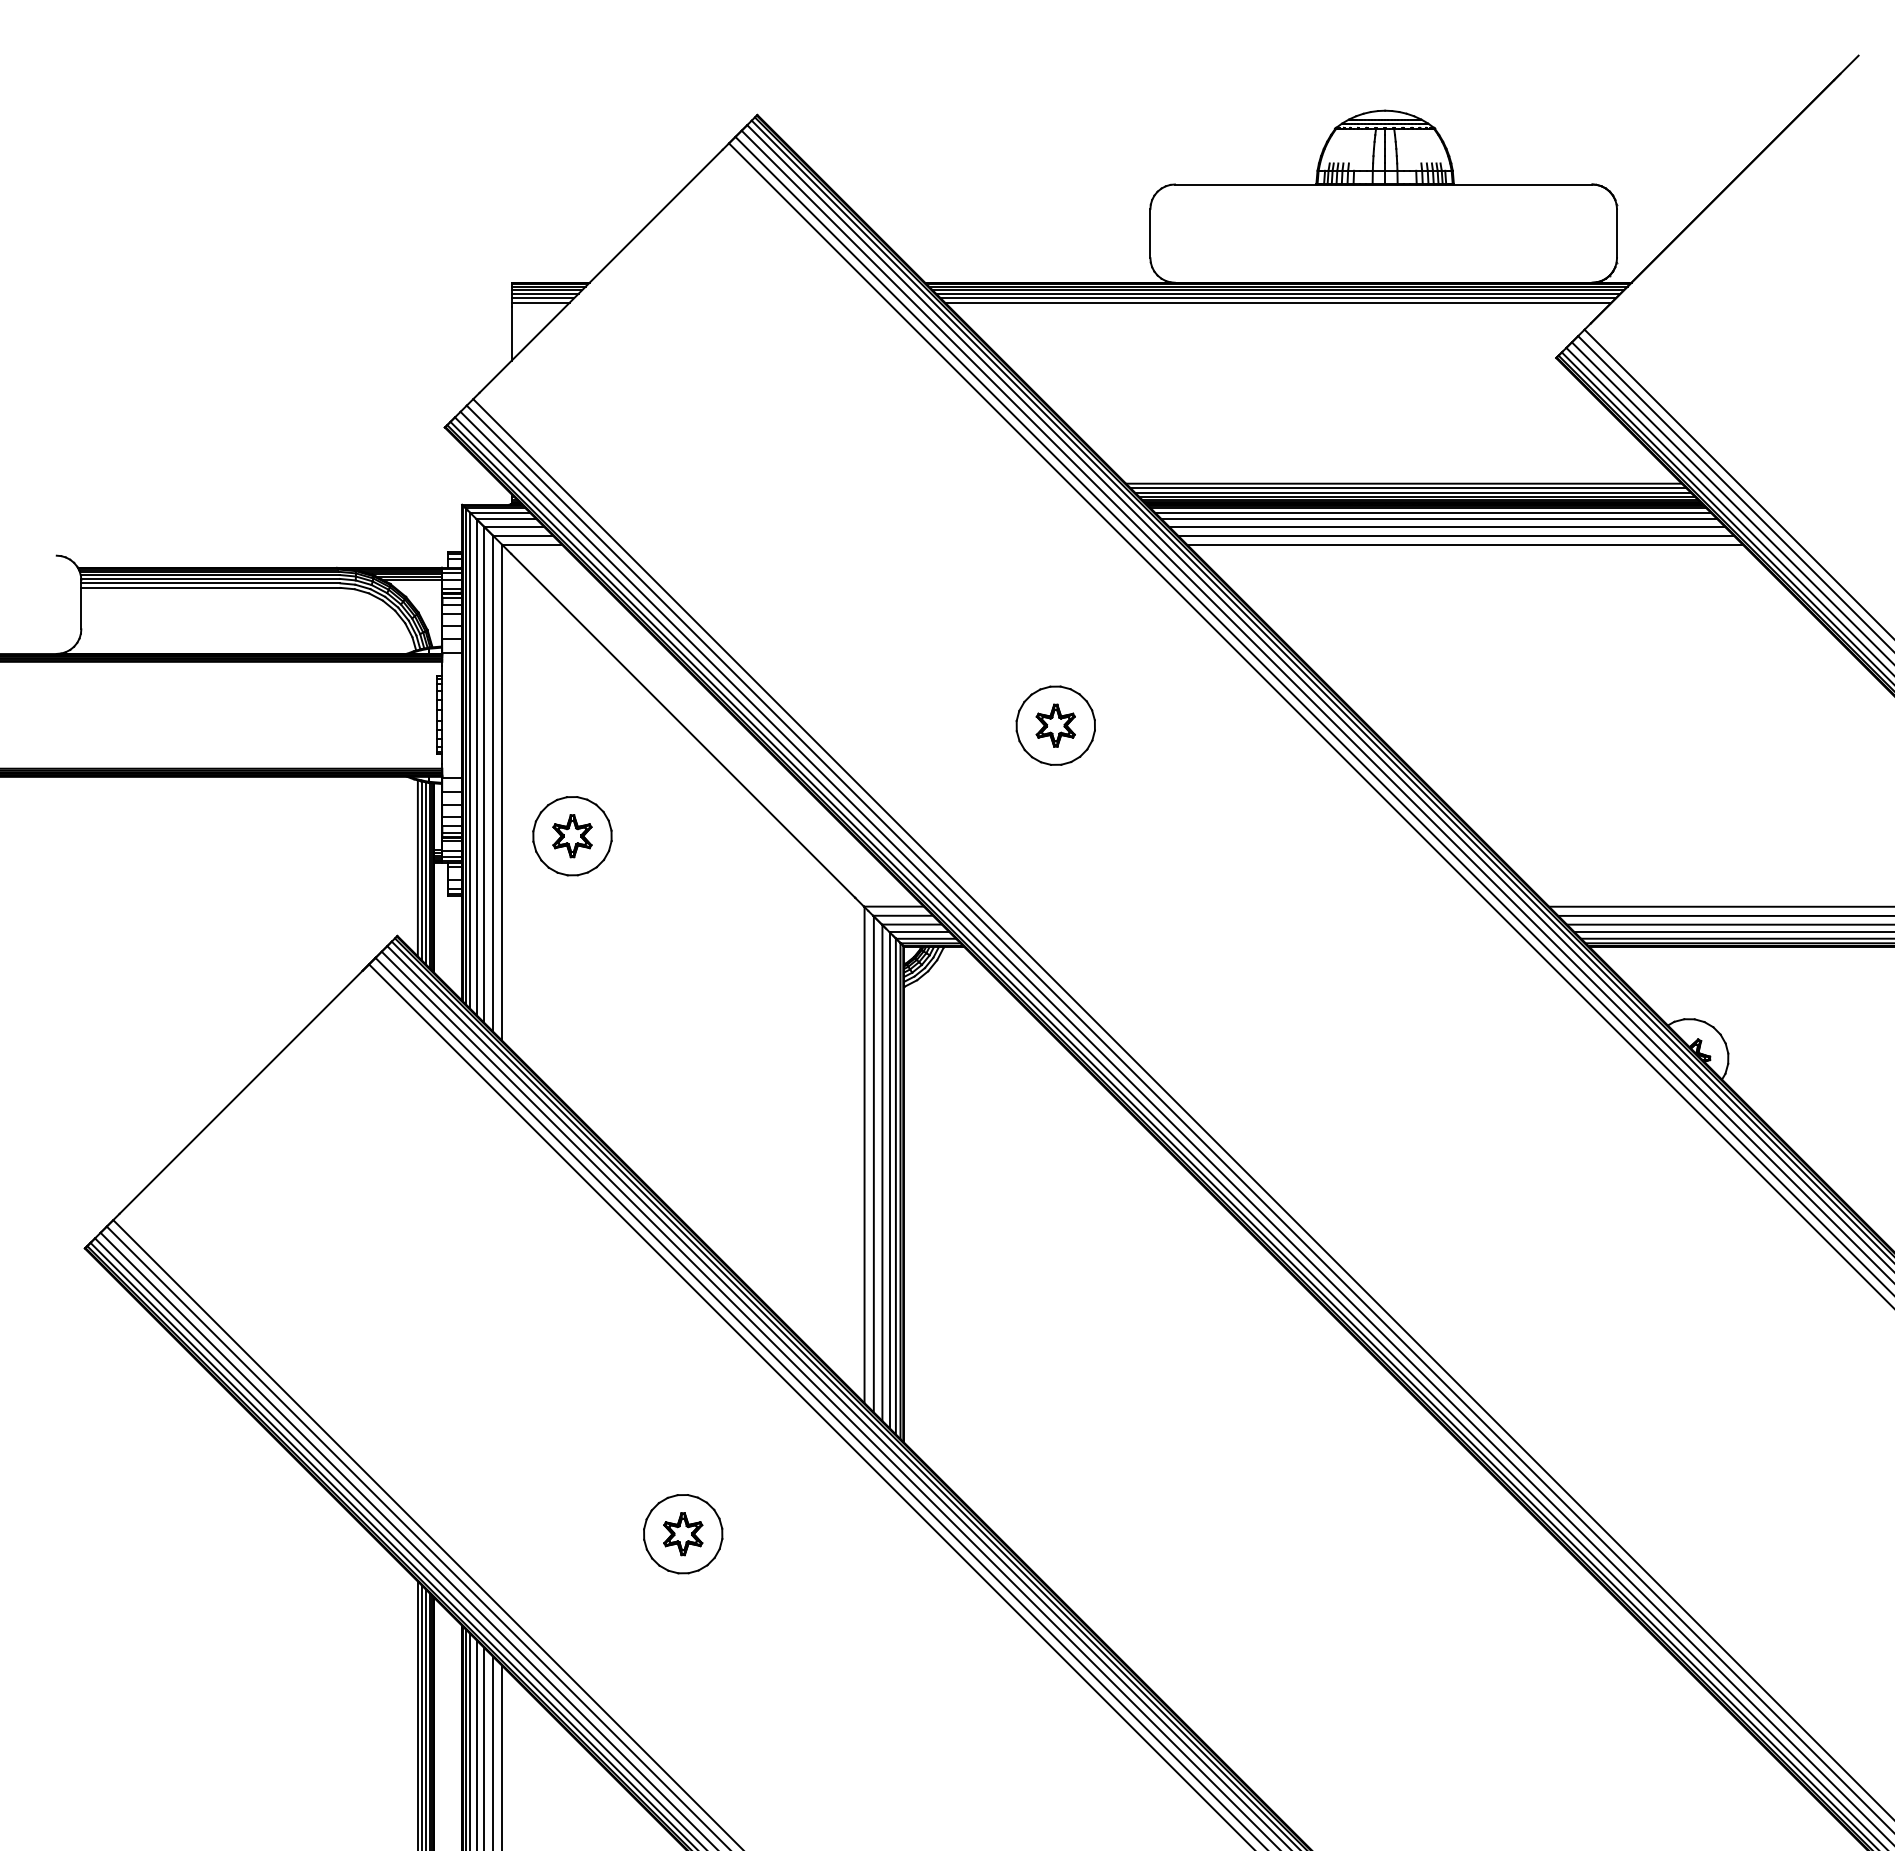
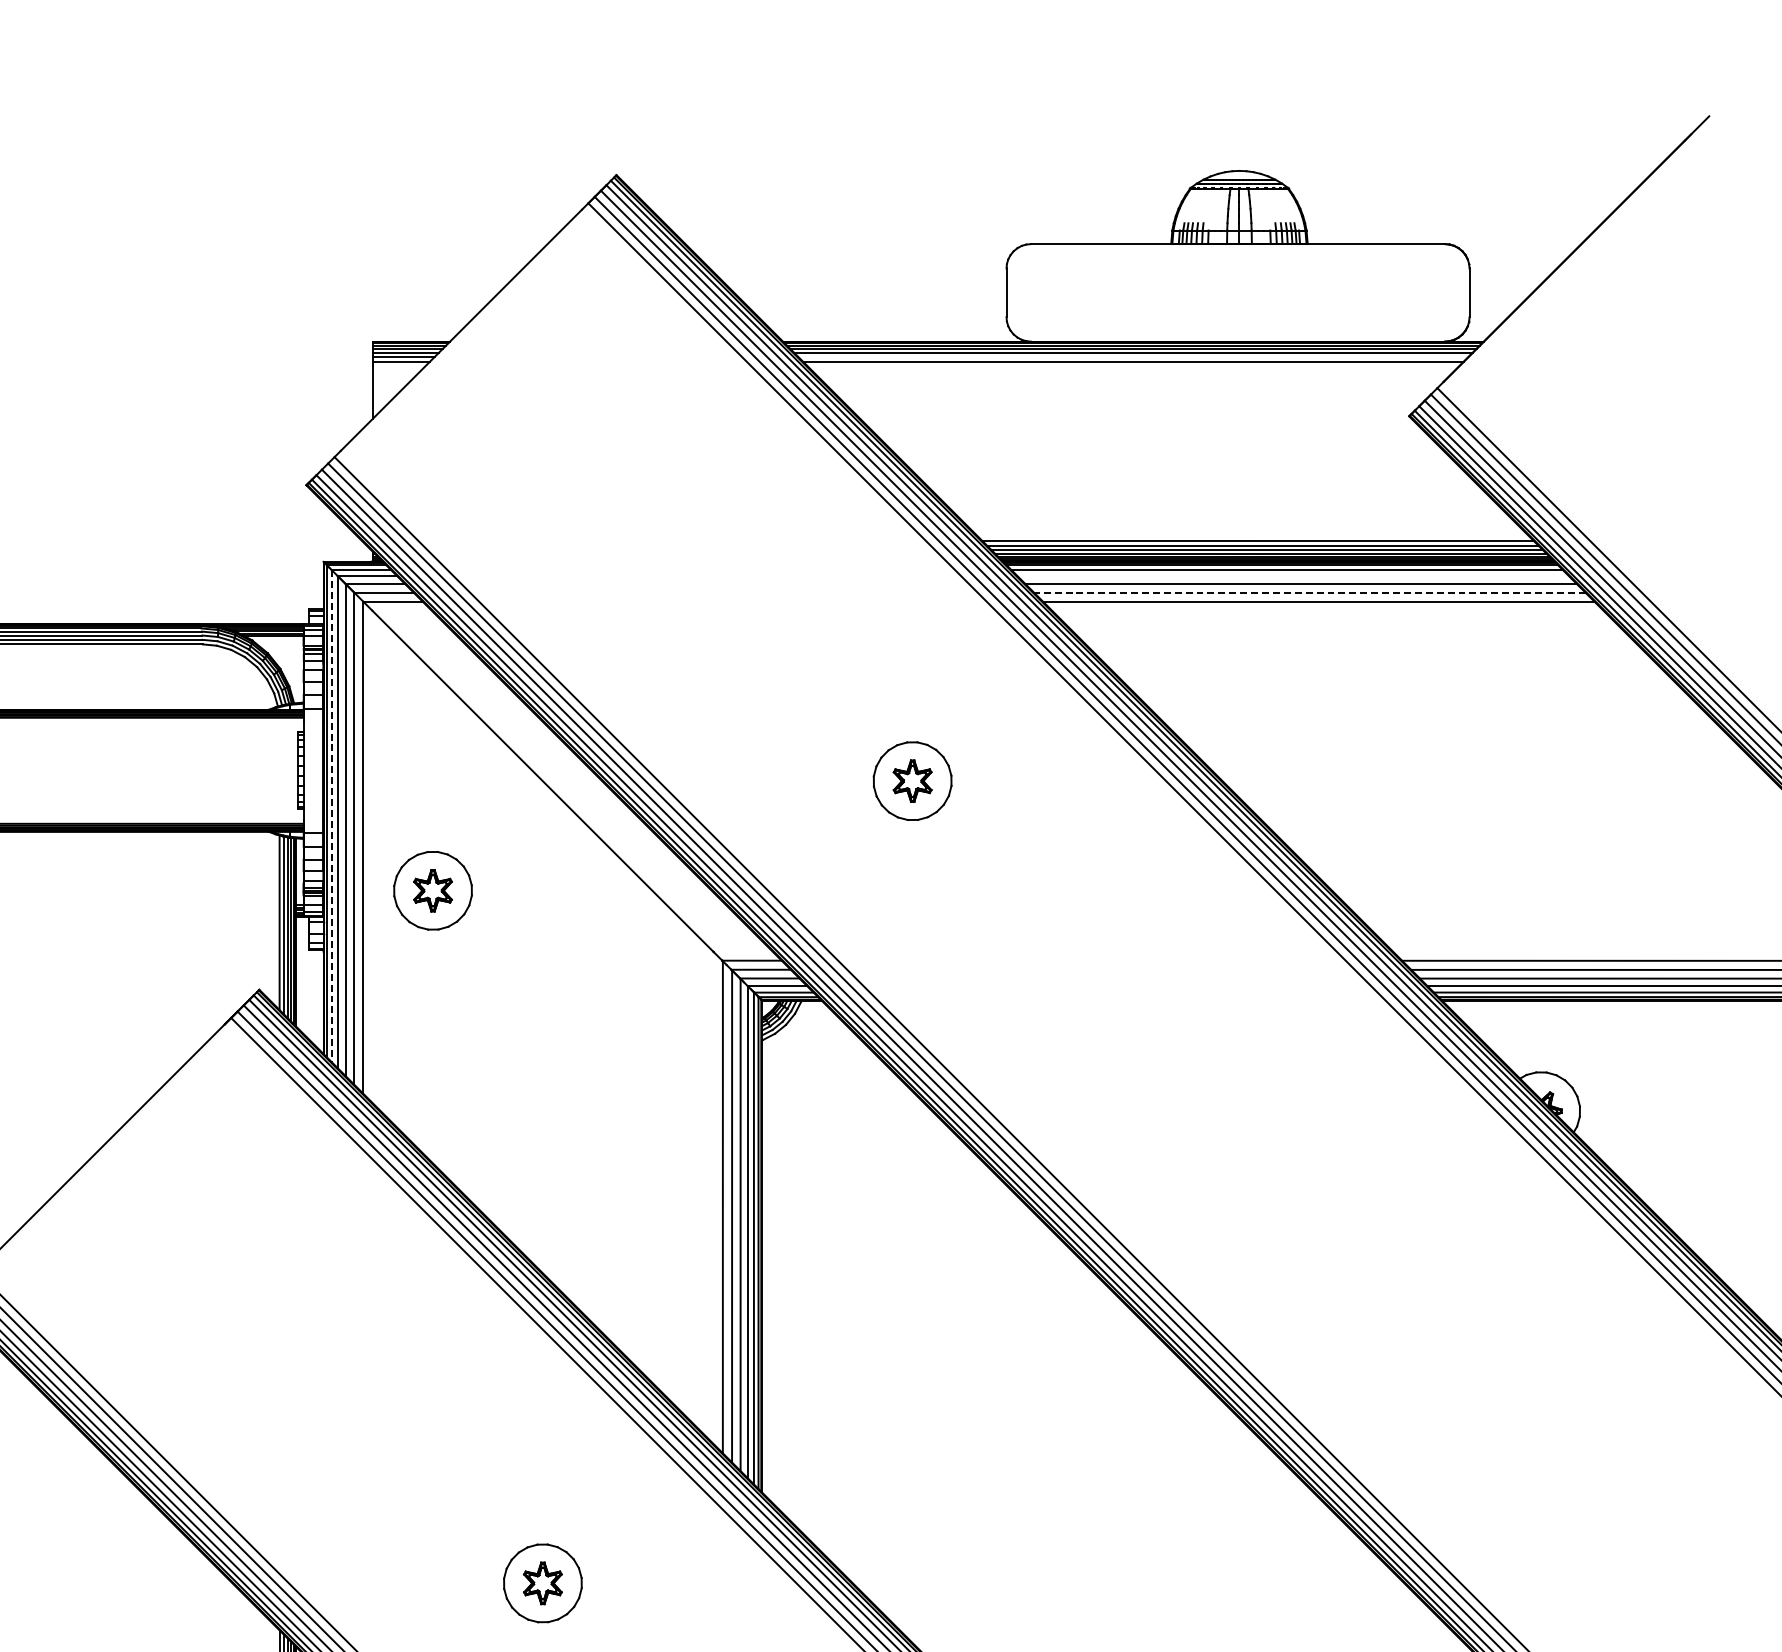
line: (1278, 298) -> (1133, 357), removed
line: (1439, 519) -> (1293, 576), removed
line: (1456, 535) -> (1310, 592), solid -> dashed
line: (470, 760) -> (331, 815), solid -> dashed

